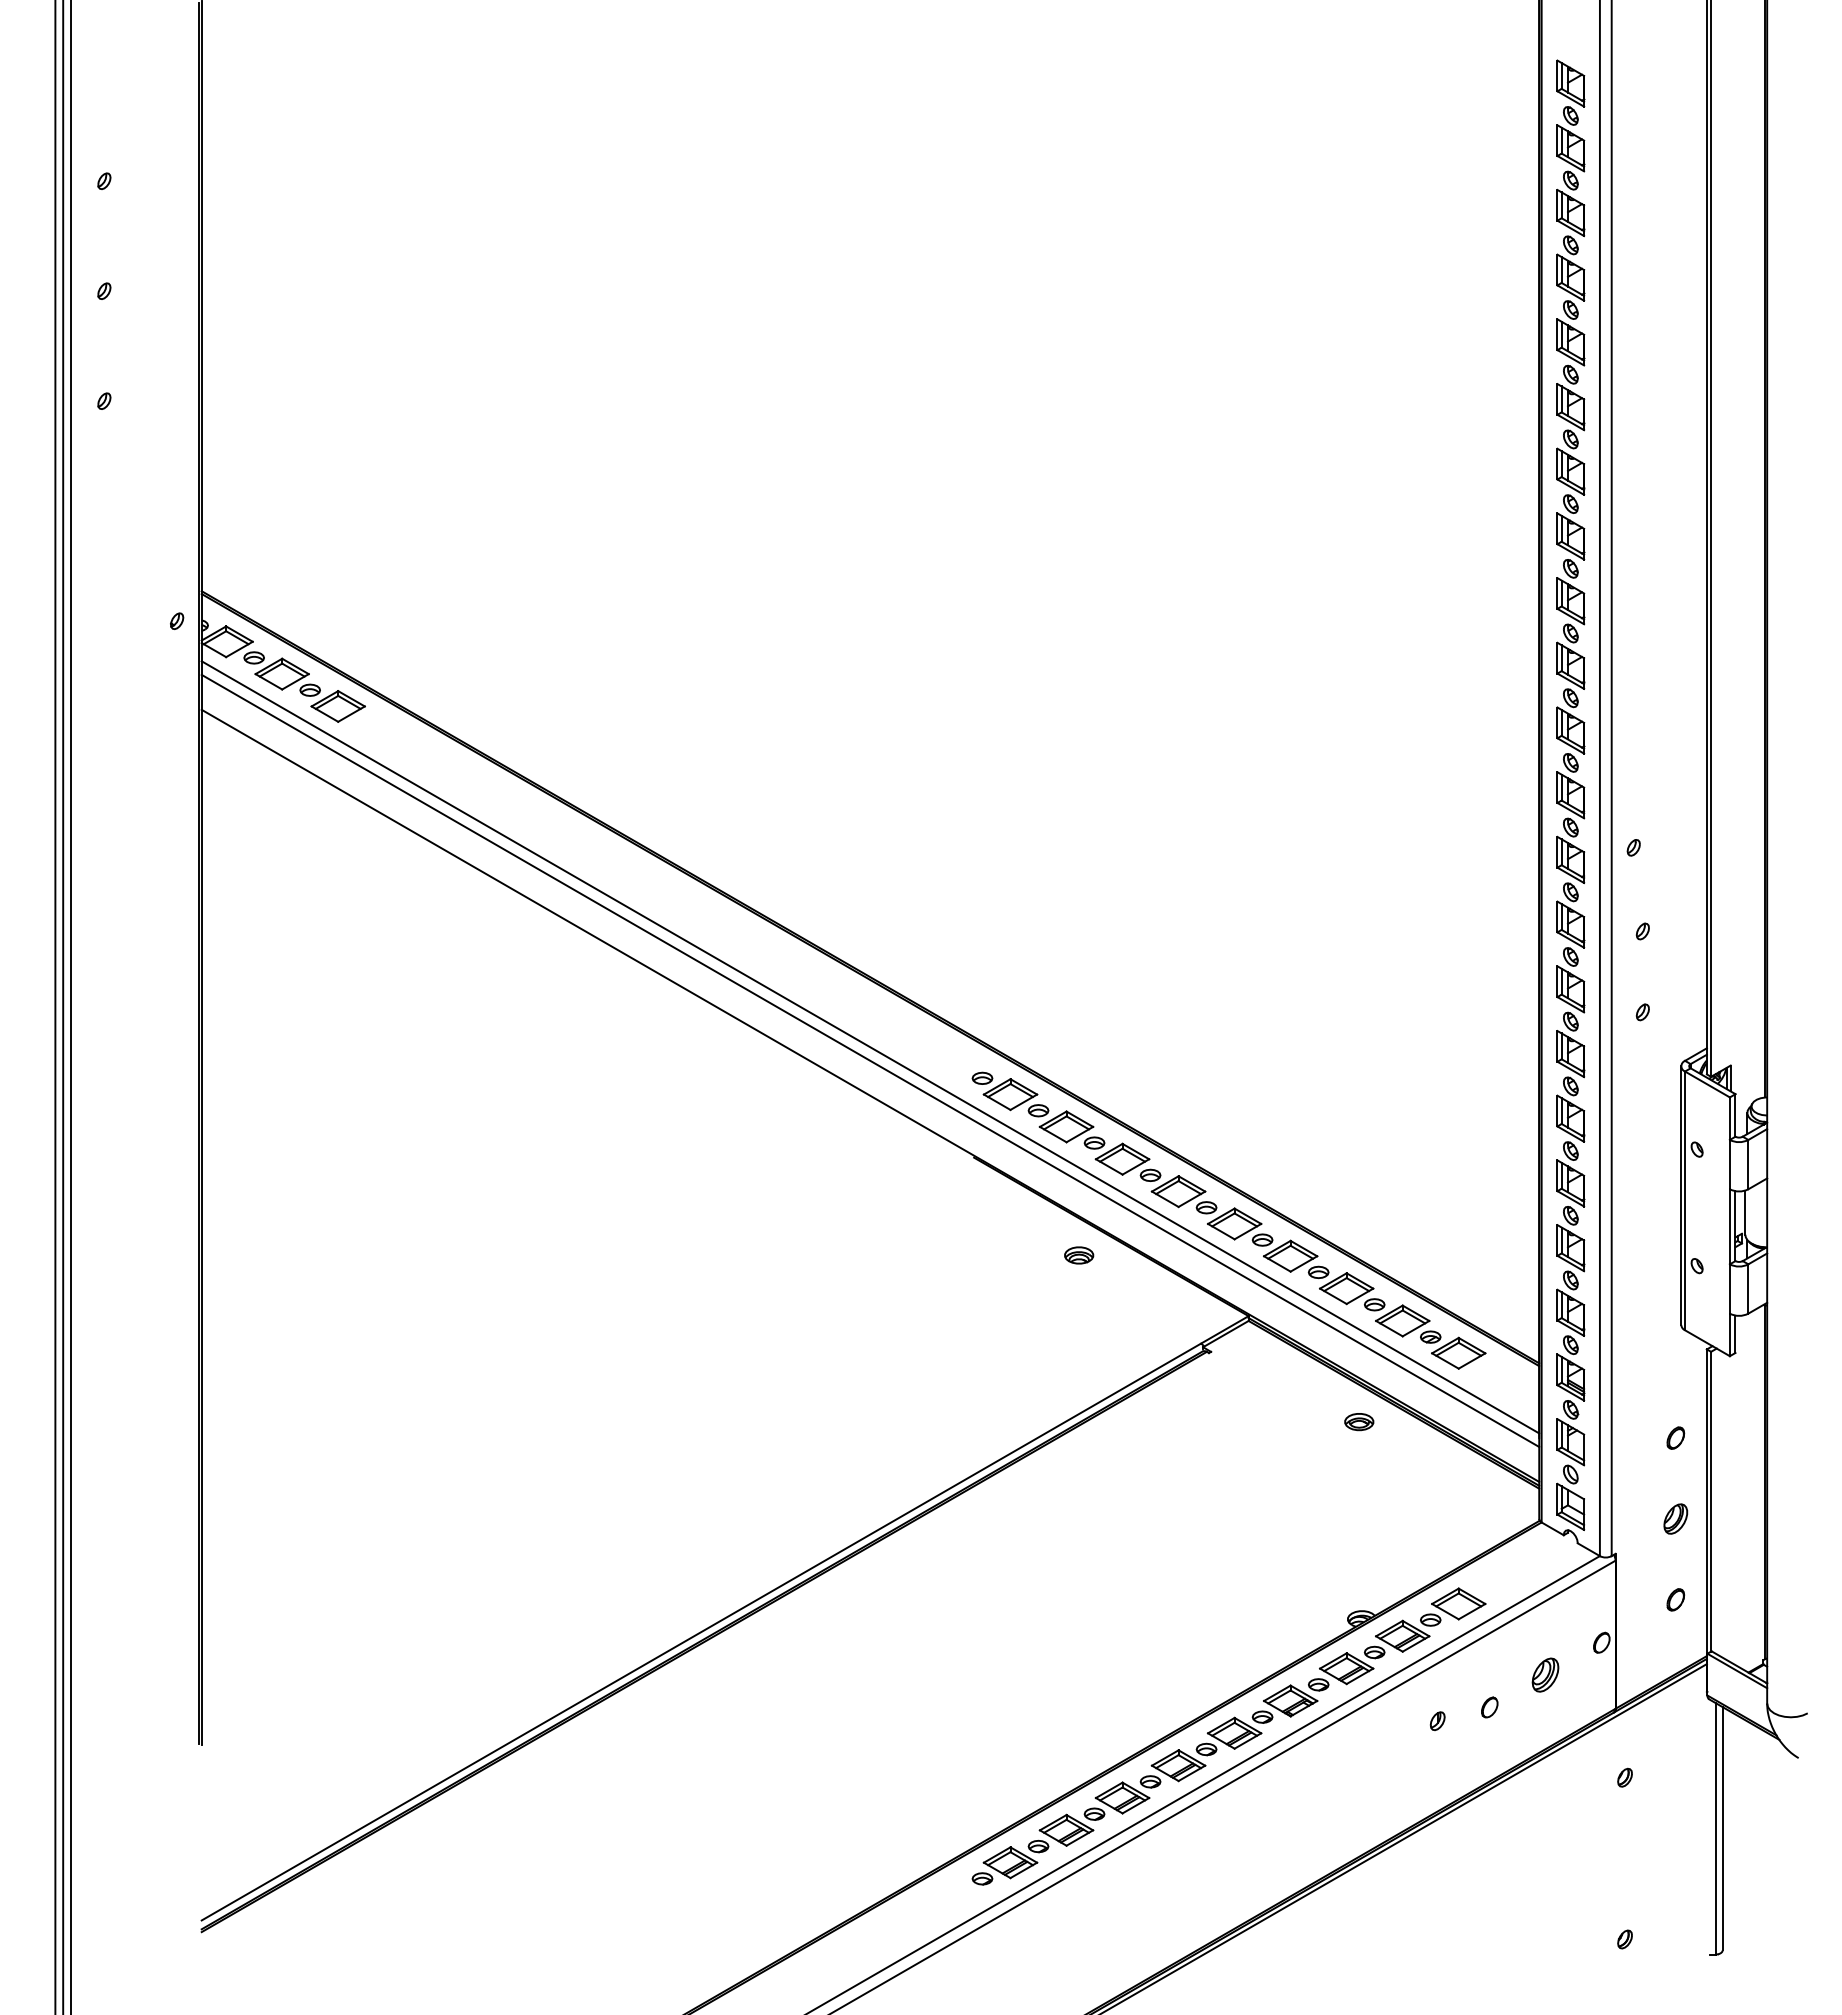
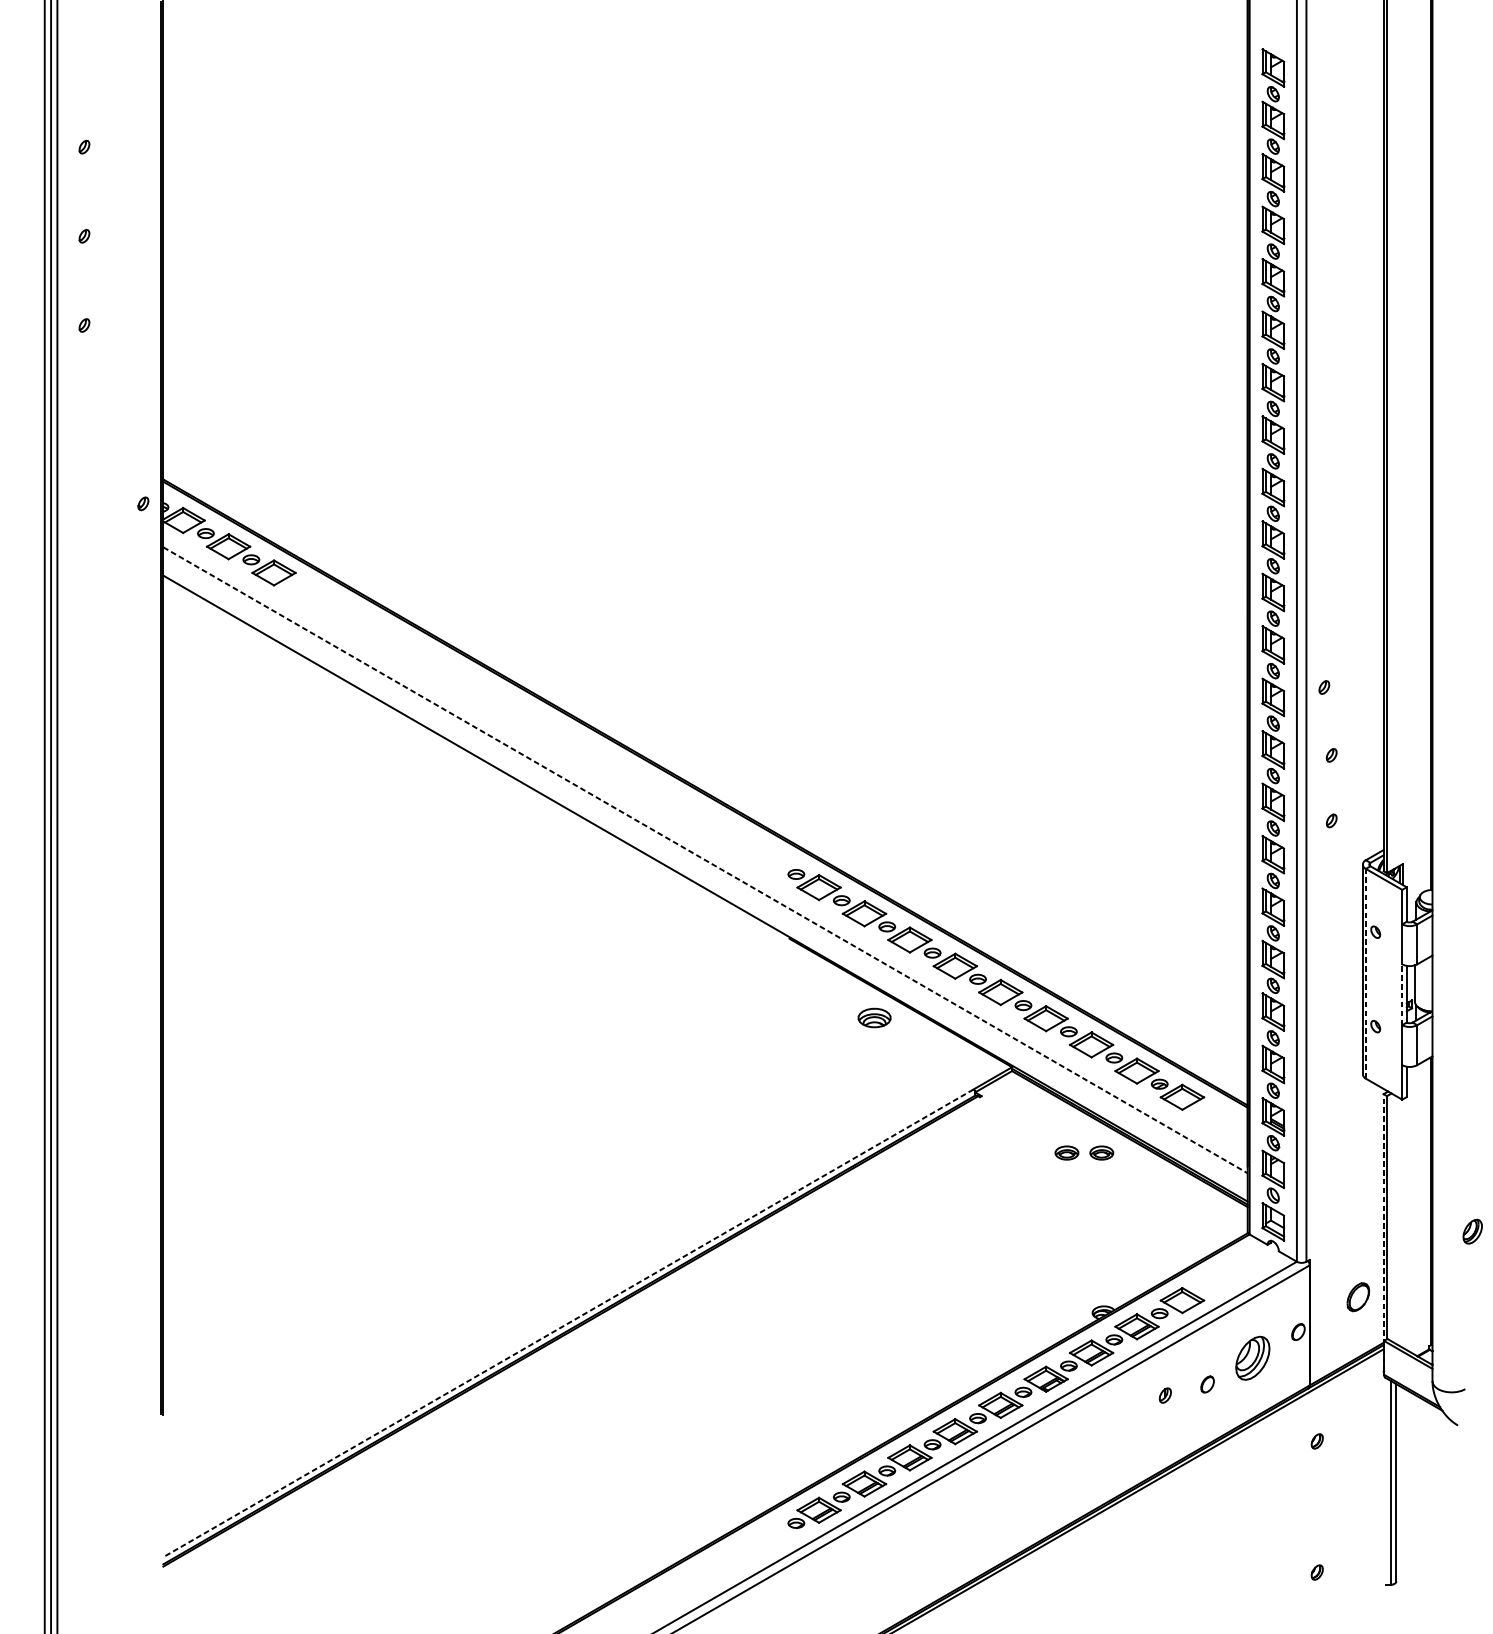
line: (870, 1047) -> (705, 849), removed
line: (870, 1061) -> (705, 860), solid -> dashed
line: (1685, 1200) -> (1366, 973), solid -> dashed
line: (1729, 1226) -> (1401, 994), solid -> dashed
part: (1079, 1255) -> (874, 1018), size x1.4
part: (1316, 1422) -> (1067, 1153), added
part: (1675, 1437) -> (1358, 1165), removed
part: (1675, 1518) -> (1472, 1231), moved
line: (1706, 1520) -> (1383, 1232), solid -> dashed
part: (1675, 1599) -> (1358, 1296), size x1.6
line: (701, 1632) -> (568, 1323), solid -> dashed
part: (1545, 1674) -> (1252, 1357), size x1.6

